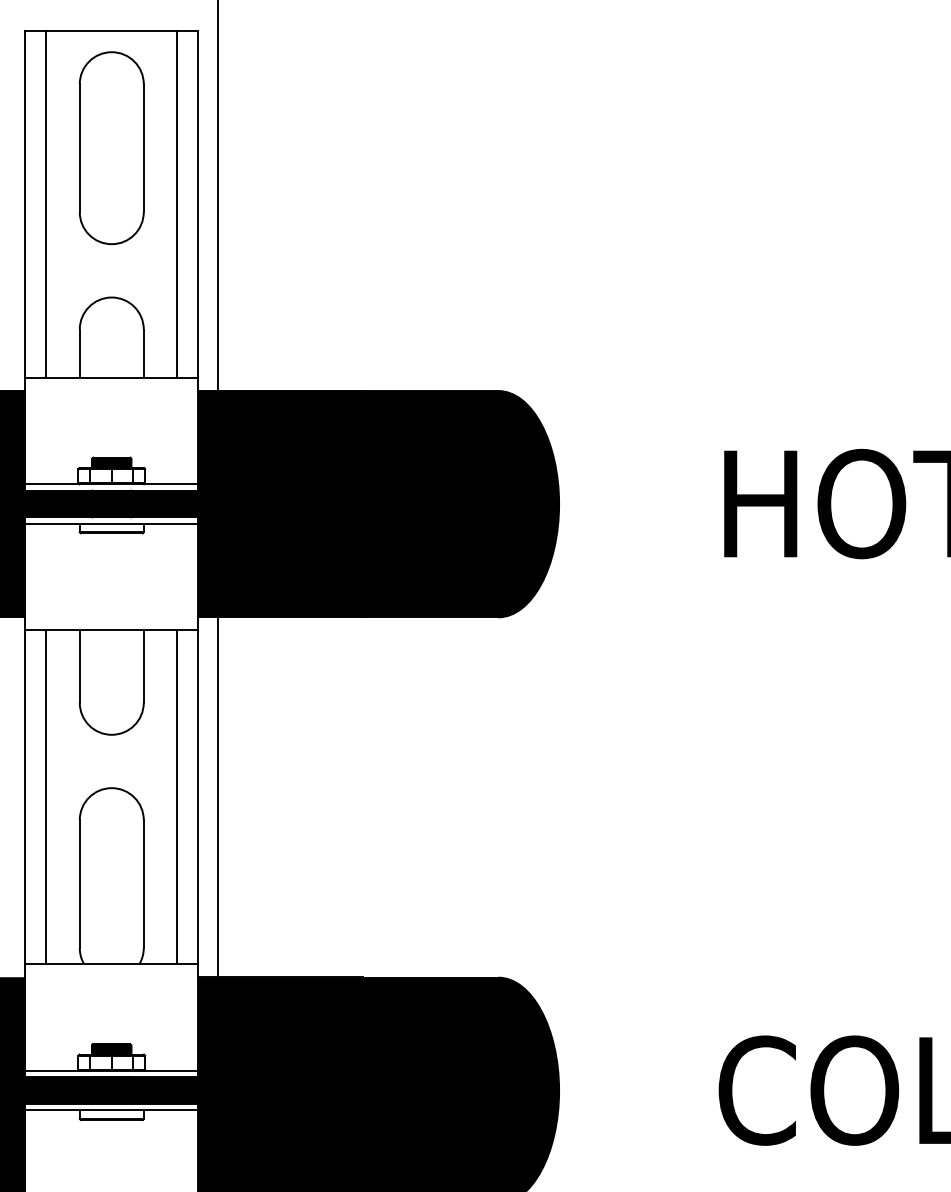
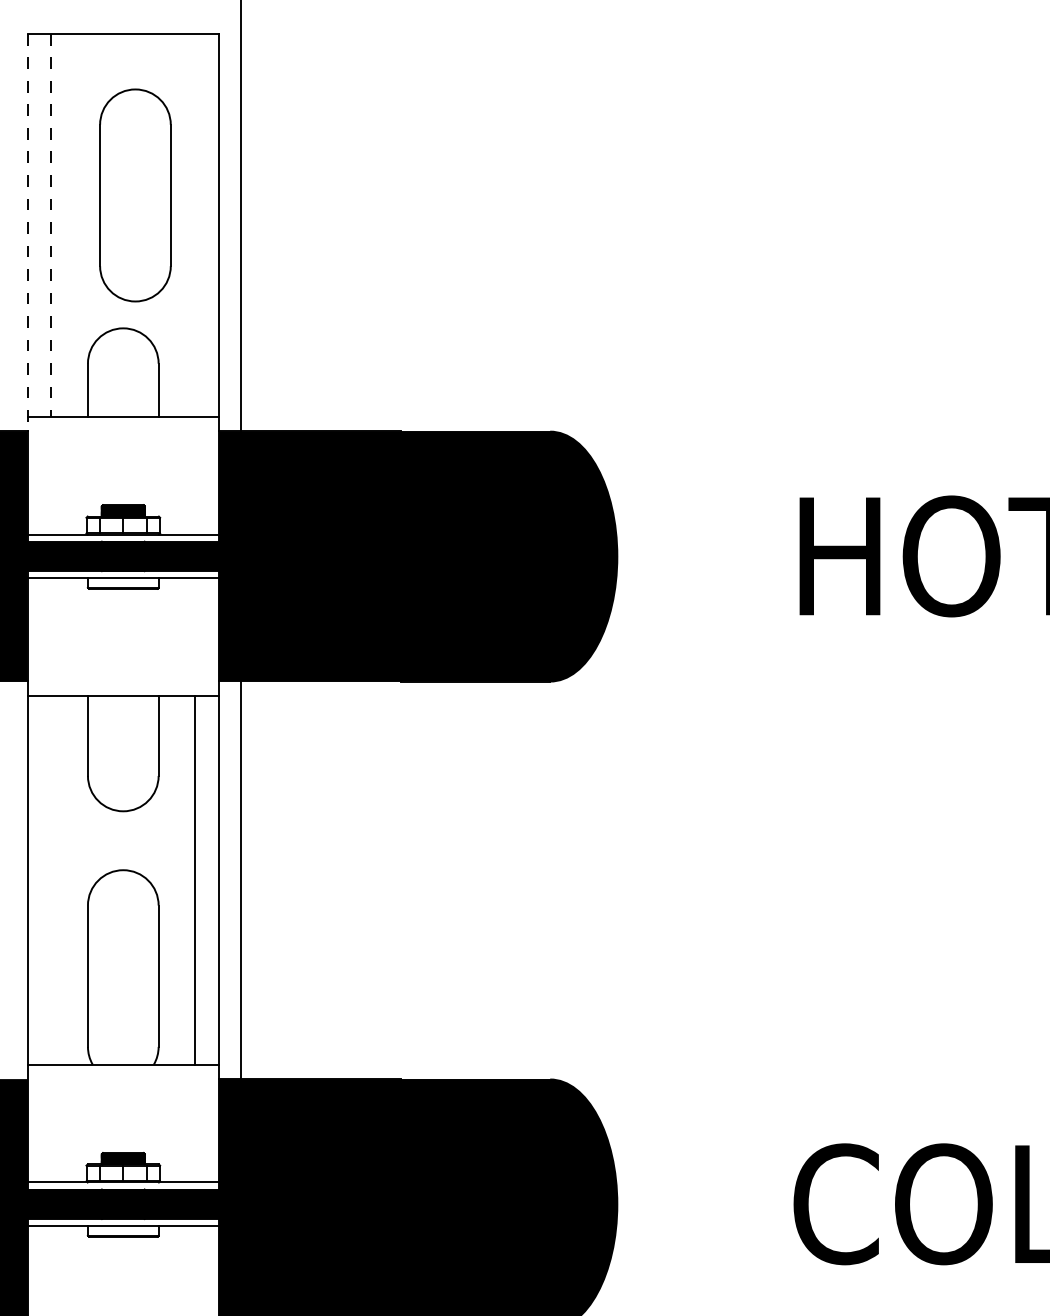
part: (111, 148) -> (135, 195), moved
line: (177, 203) -> (195, 224), removed
line: (46, 204) -> (51, 225), solid -> dashed
line: (25, 210) -> (28, 232), solid -> dashed
line: (46, 797) -> (51, 880), removed

